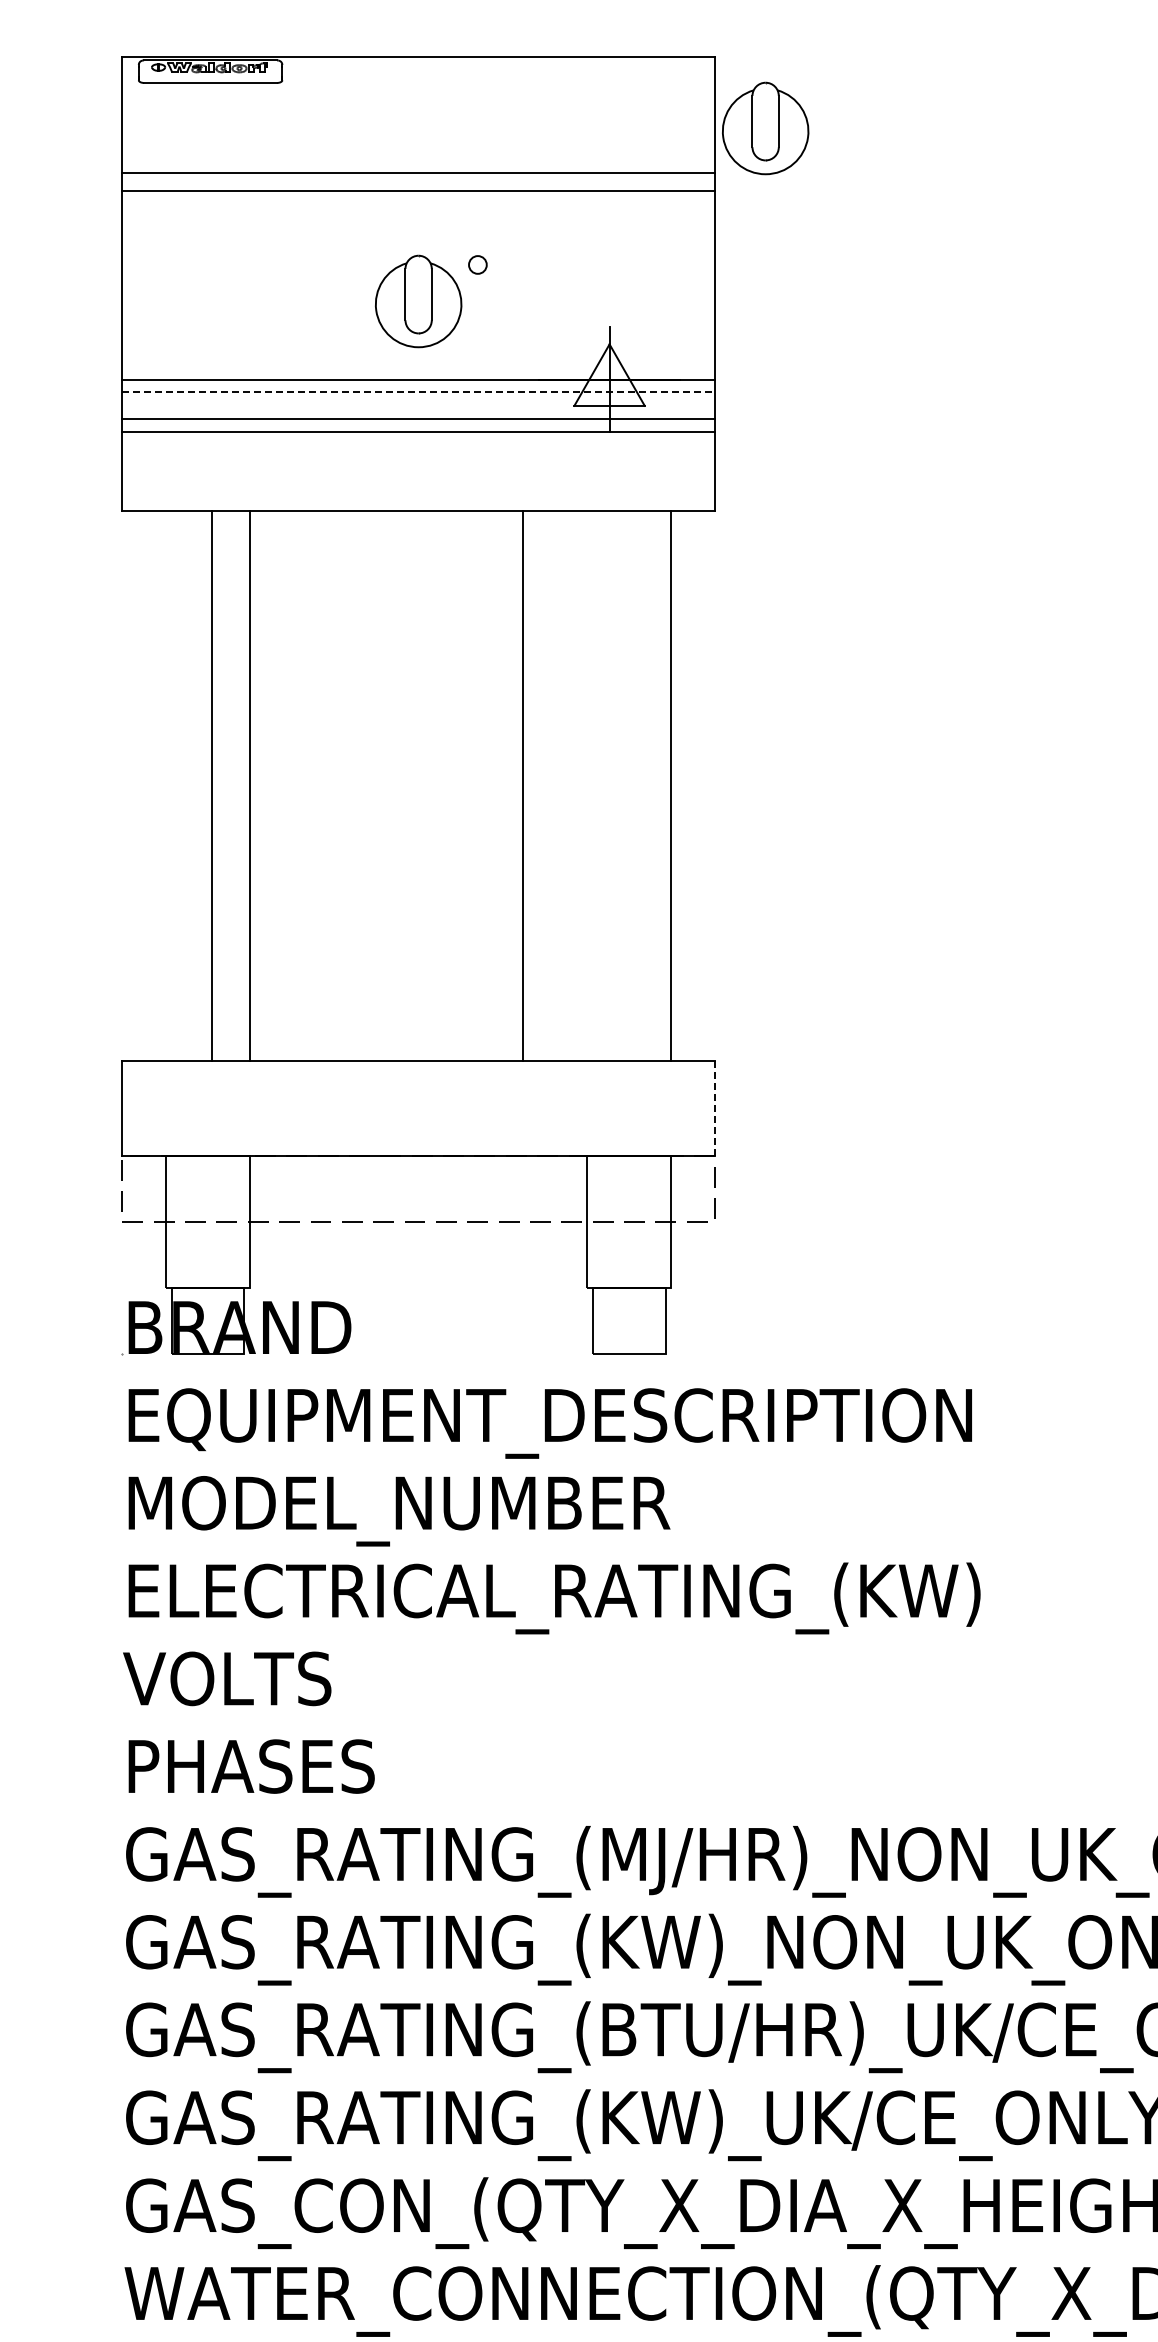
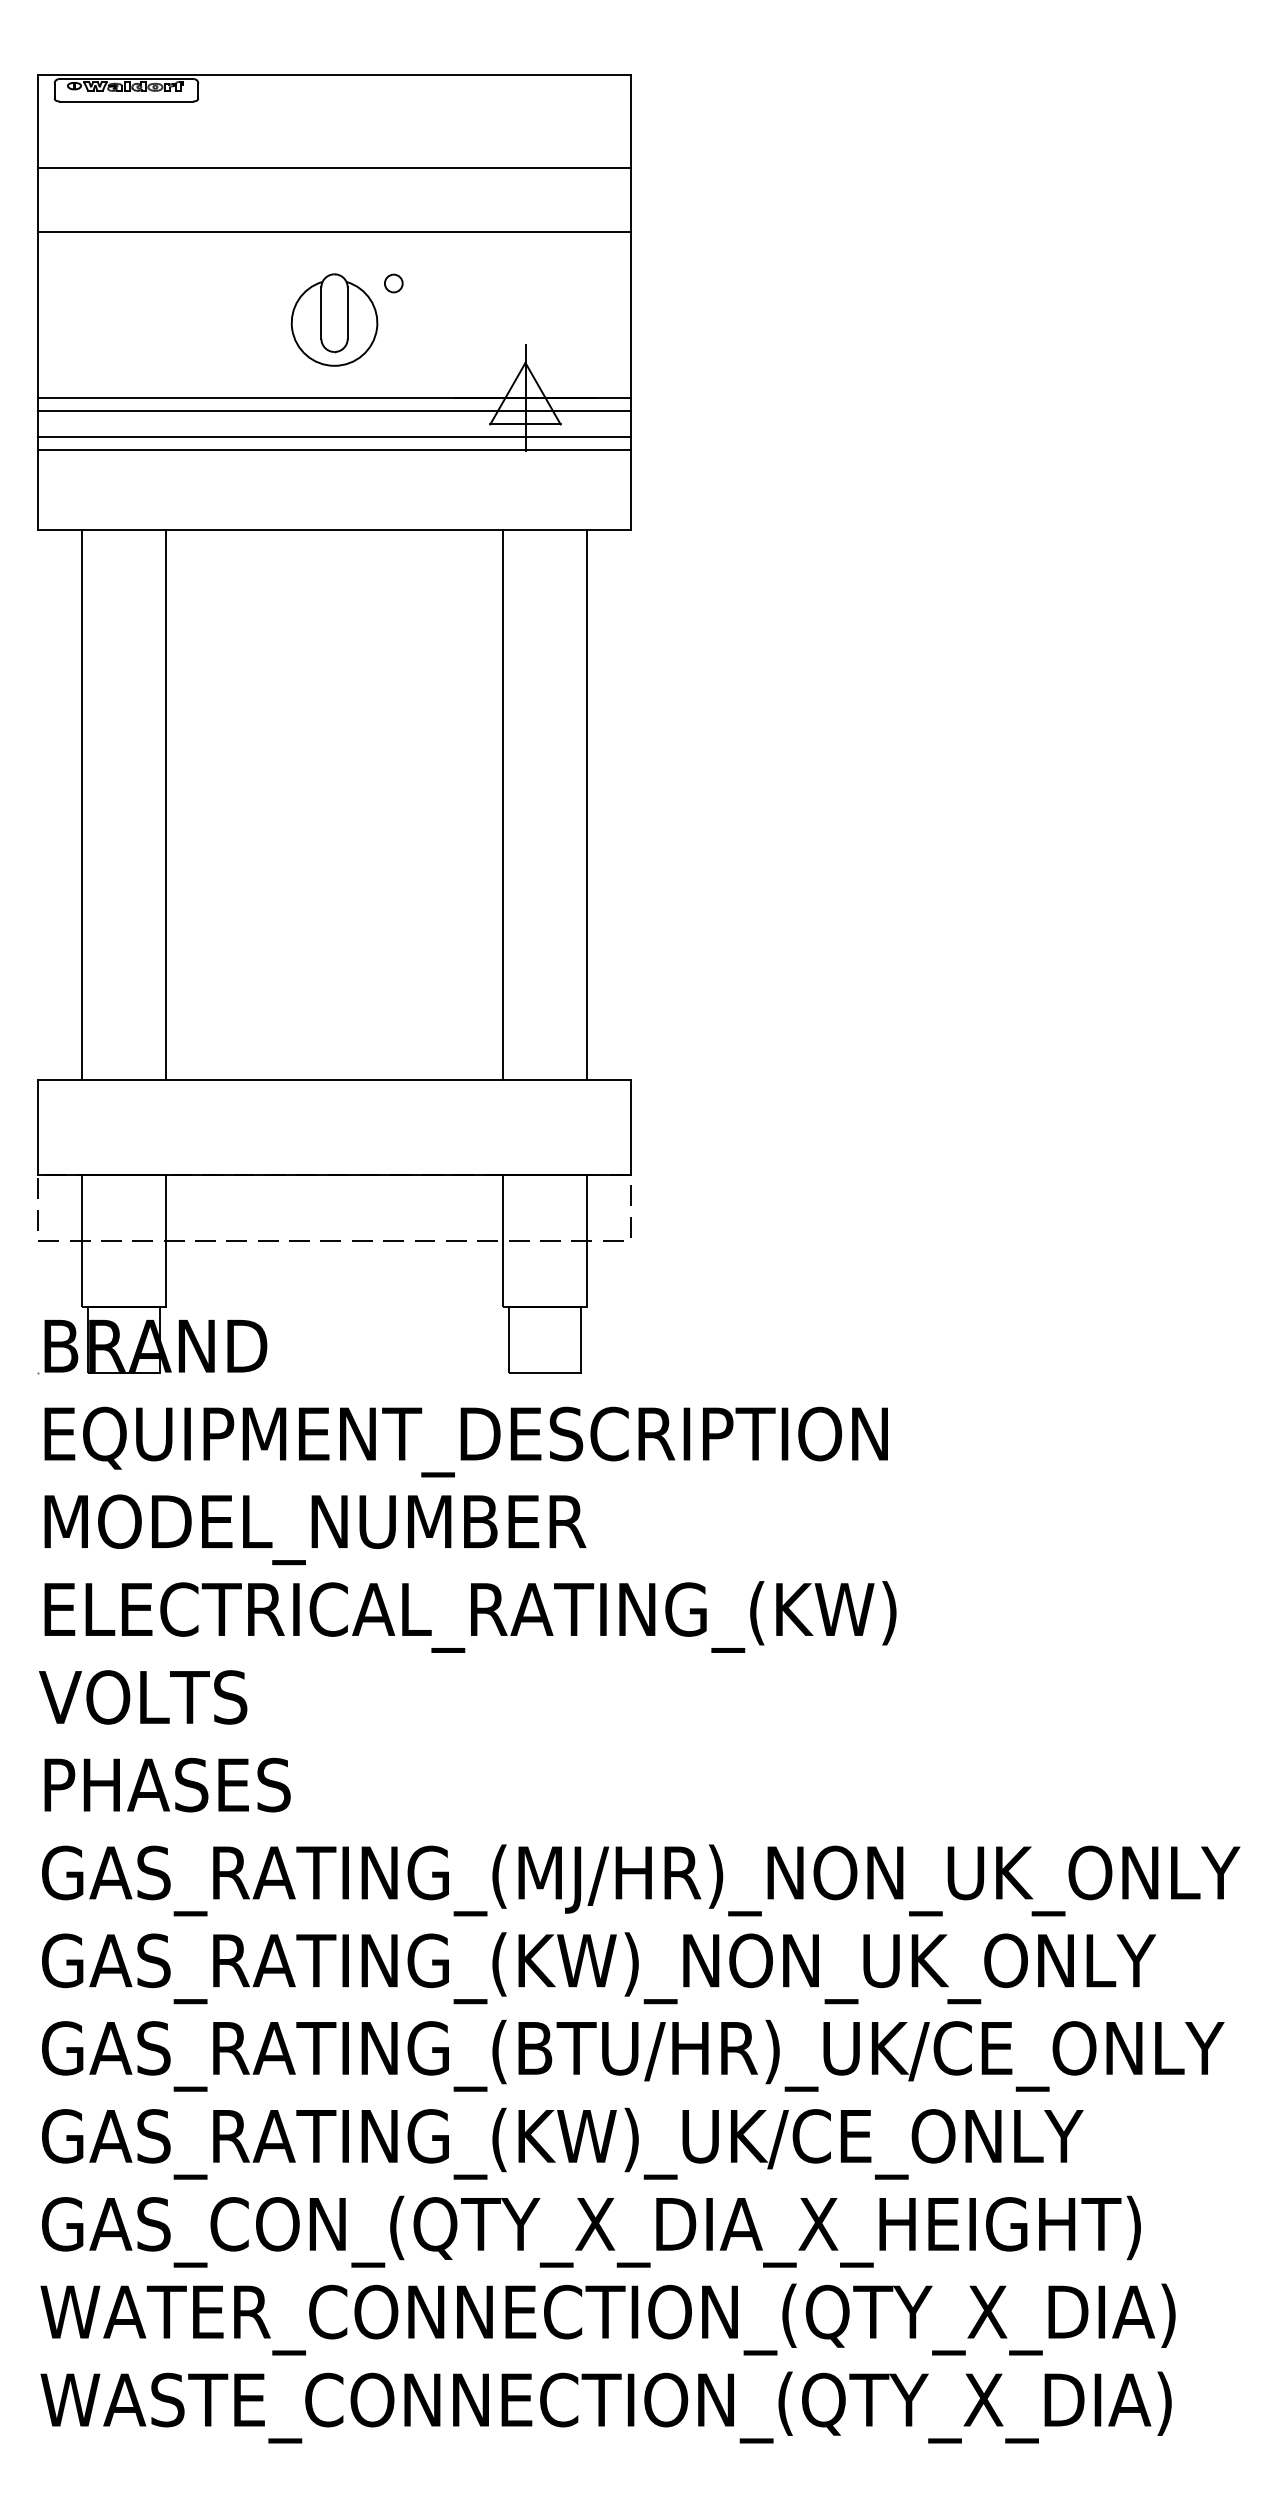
part: (765, 127) -> (681, 146), removed
line: (418, 172) -> (334, 232), moved
line: (418, 190) -> (334, 167), moved
line: (419, 391) -> (335, 410), dashed -> solid
line: (211, 785) -> (81, 804), moved
line: (523, 785) -> (503, 804), moved
line: (714, 1108) -> (630, 1127), dashed -> solid

